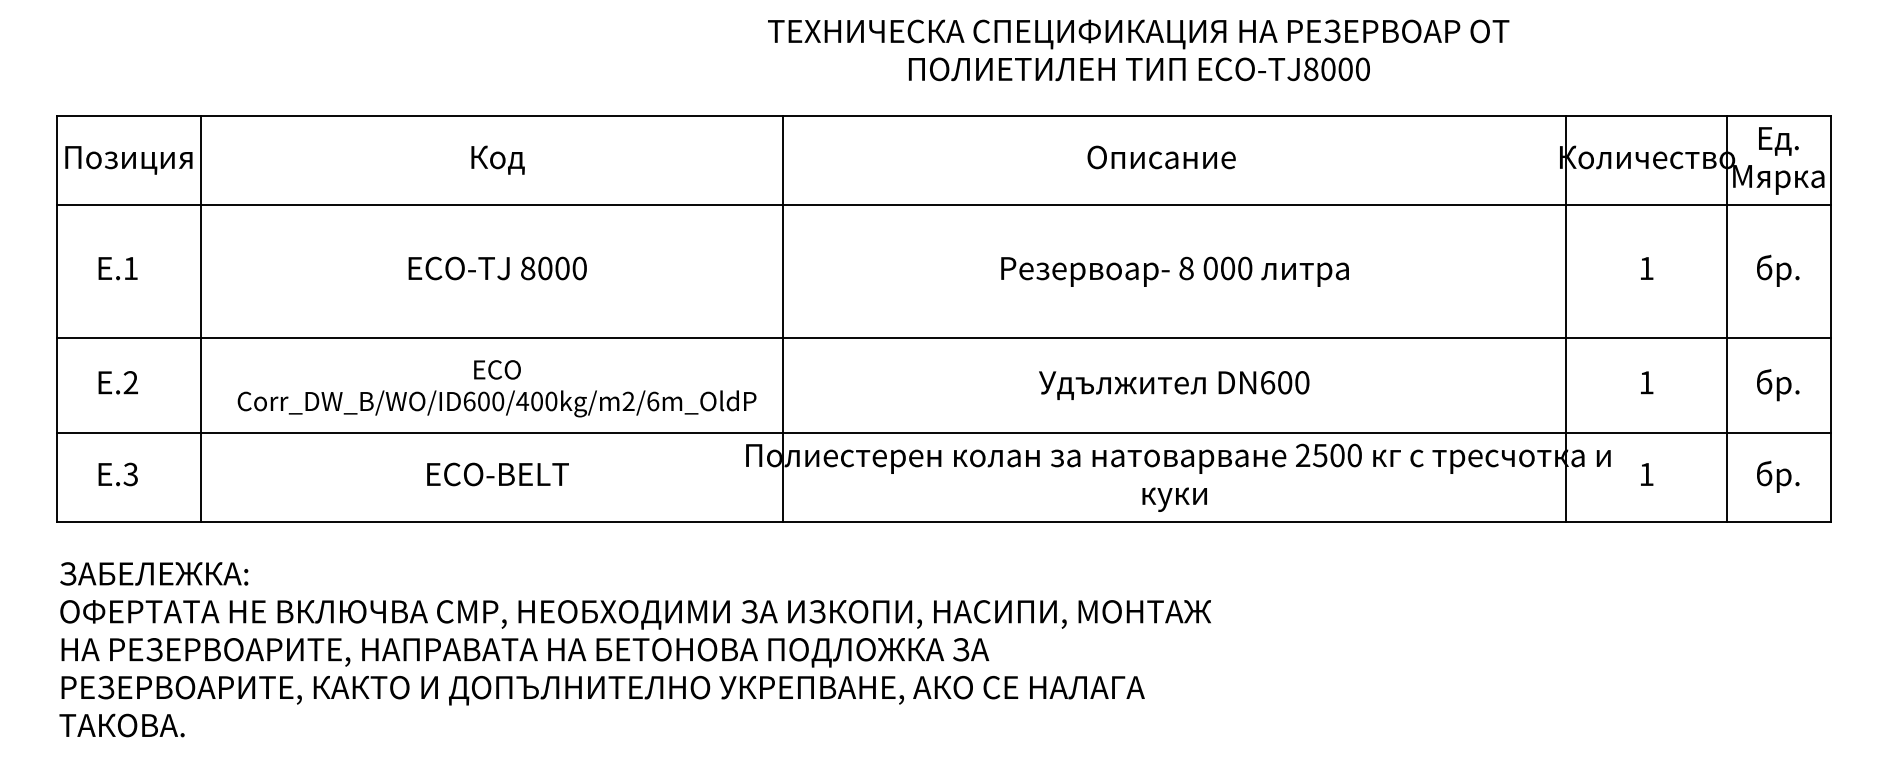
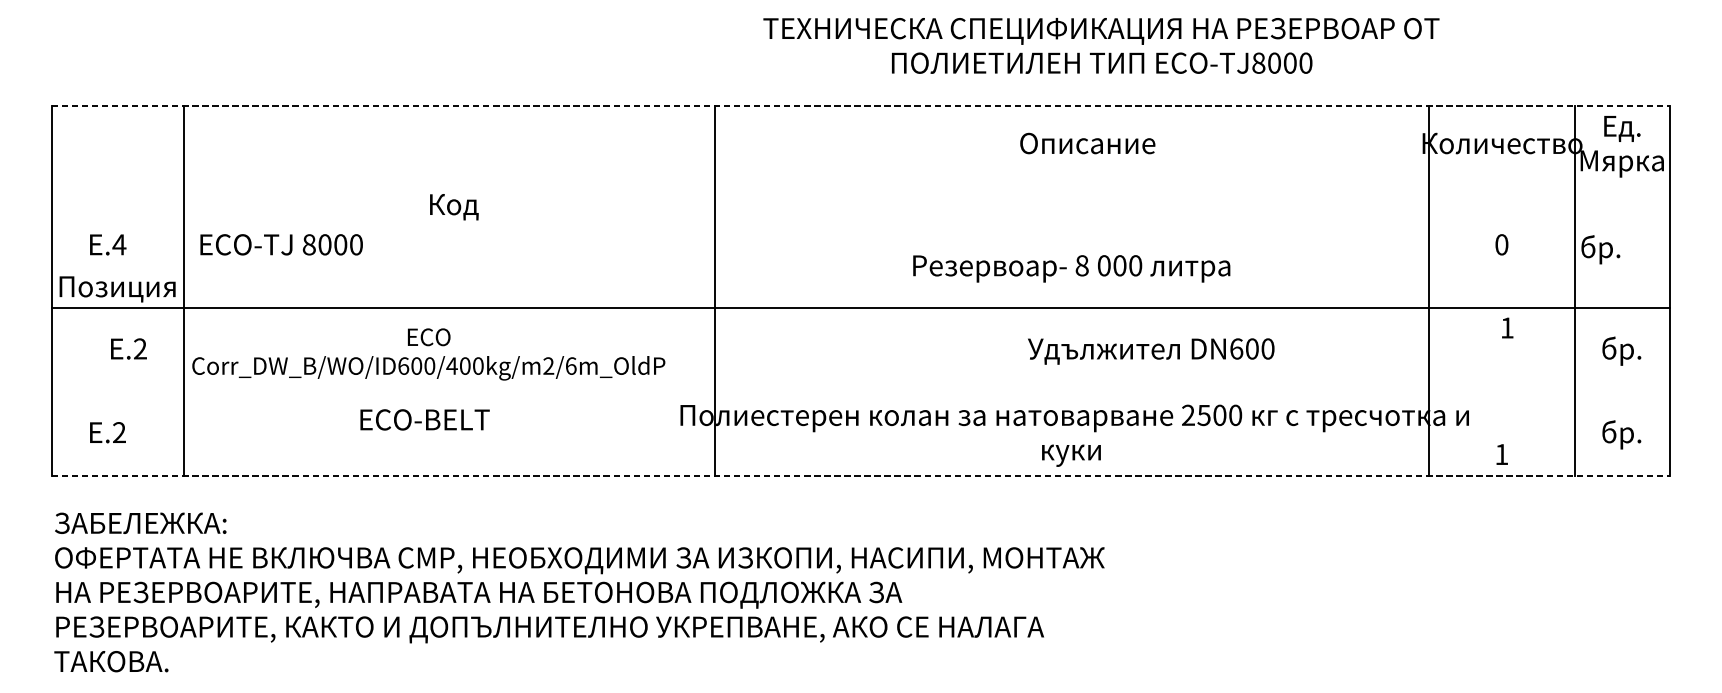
text: (1138, 50) -> (1101, 45), moved
line: (944, 116) -> (861, 106), solid -> dashed
text: (1161, 157) -> (1087, 143), moved
text: (497, 159) -> (453, 206), moved
text: (128, 160) -> (117, 289), moved
line: (943, 204) -> (860, 186), removed
text: (130, 268) -> (119, 244), E.1 -> E.4
text: (497, 268) -> (281, 244), moved
text: (1646, 268) -> (1501, 244), 1 -> 0
text: (1778, 270) -> (1601, 249), moved
text: (1174, 271) -> (1071, 268), moved
text: (117, 382) -> (128, 348), moved
text: (1647, 382) -> (1508, 327), moved
text: (1174, 385) -> (1151, 351), moved
text: (496, 388) -> (428, 354), moved
line: (943, 433) -> (860, 395), removed
text: (130, 474) -> (119, 432), E.3 -> E.2
text: (497, 474) -> (424, 419), moved
text: (1647, 474) -> (1502, 454), moved
line: (944, 521) -> (861, 475), solid -> dashed

